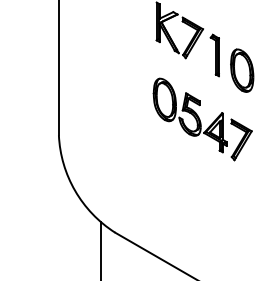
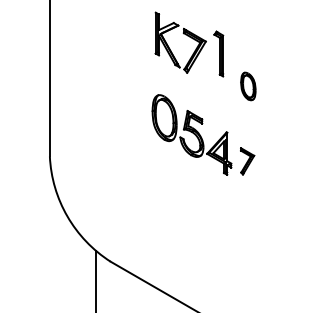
part: (214, 55) -> (218, 53), moved
part: (242, 70) -> (248, 86), size x0.6
part: (241, 140) -> (247, 161), size x0.6

